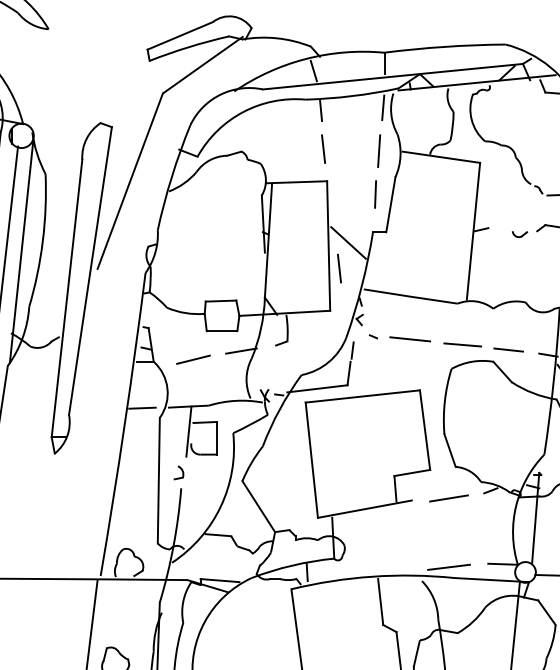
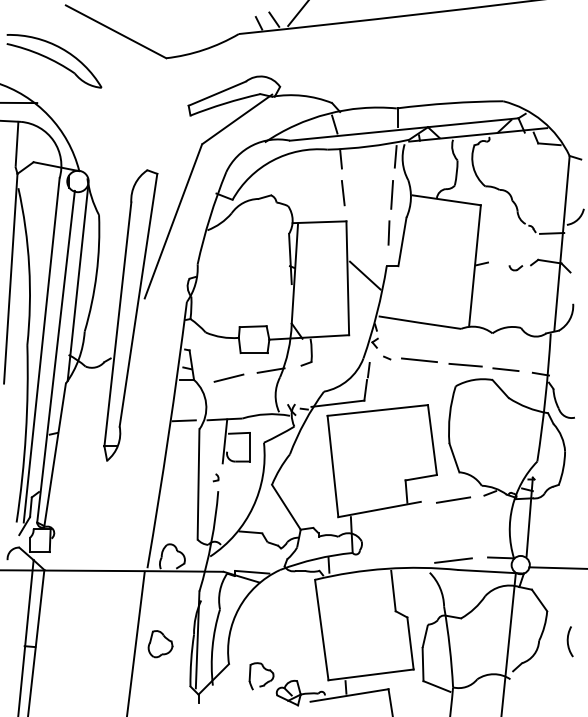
line: (339, 269) -> (357, 298), removed
part: (178, 472) -> (215, 477), size x0.62

